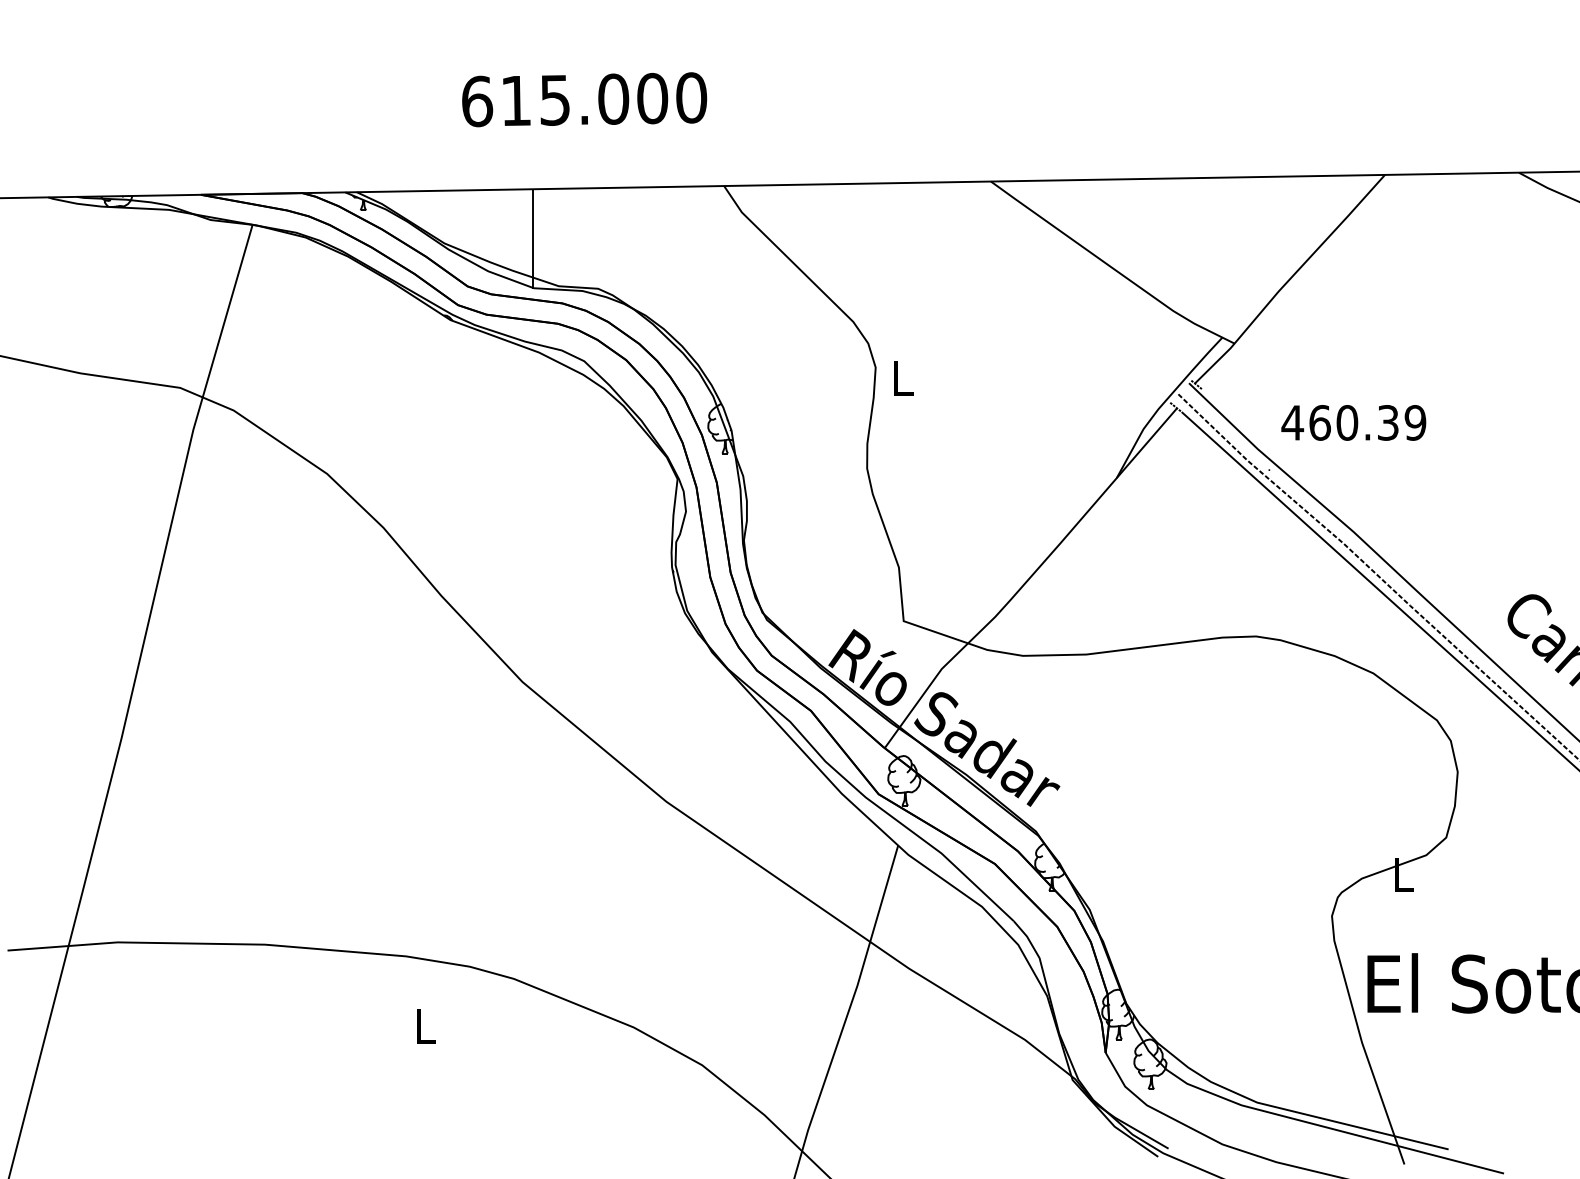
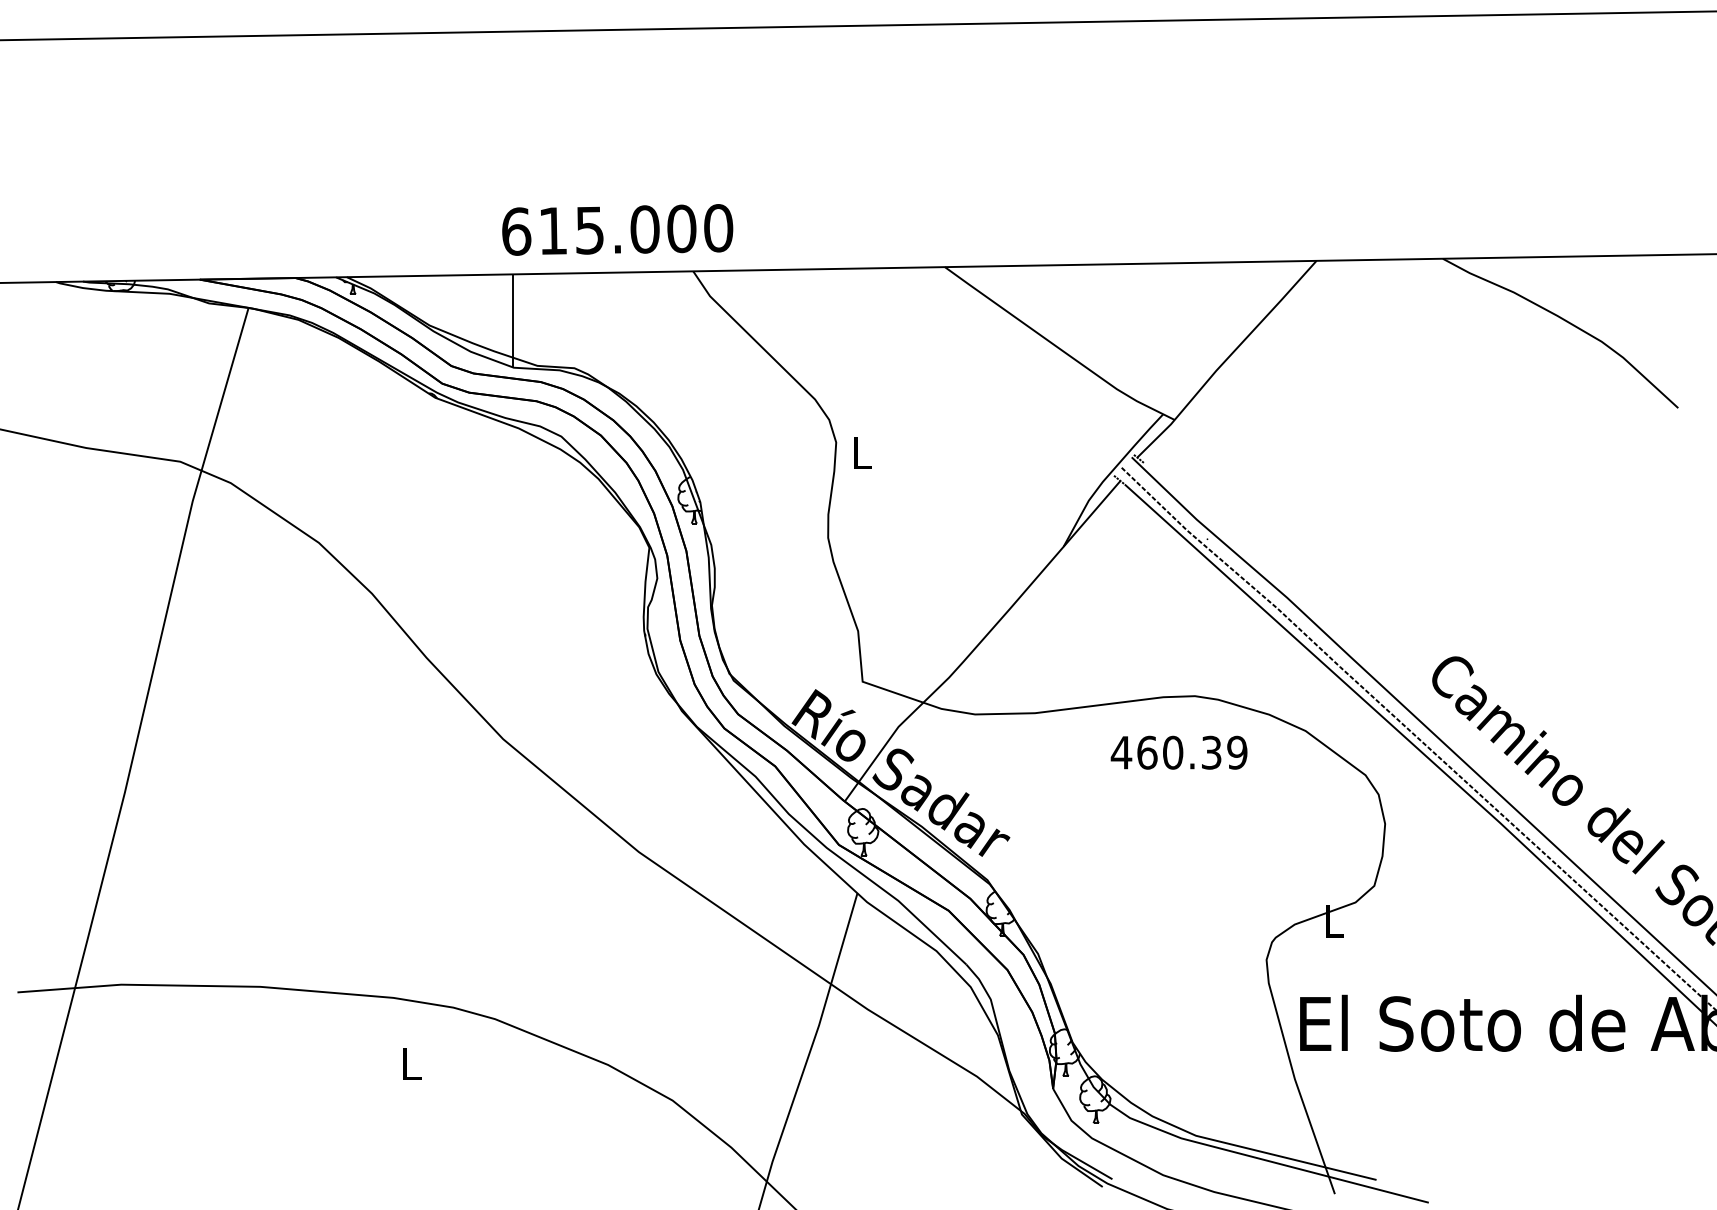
text: (584, 99) -> (617, 229), moved
text: (1353, 422) -> (1178, 752), moved

